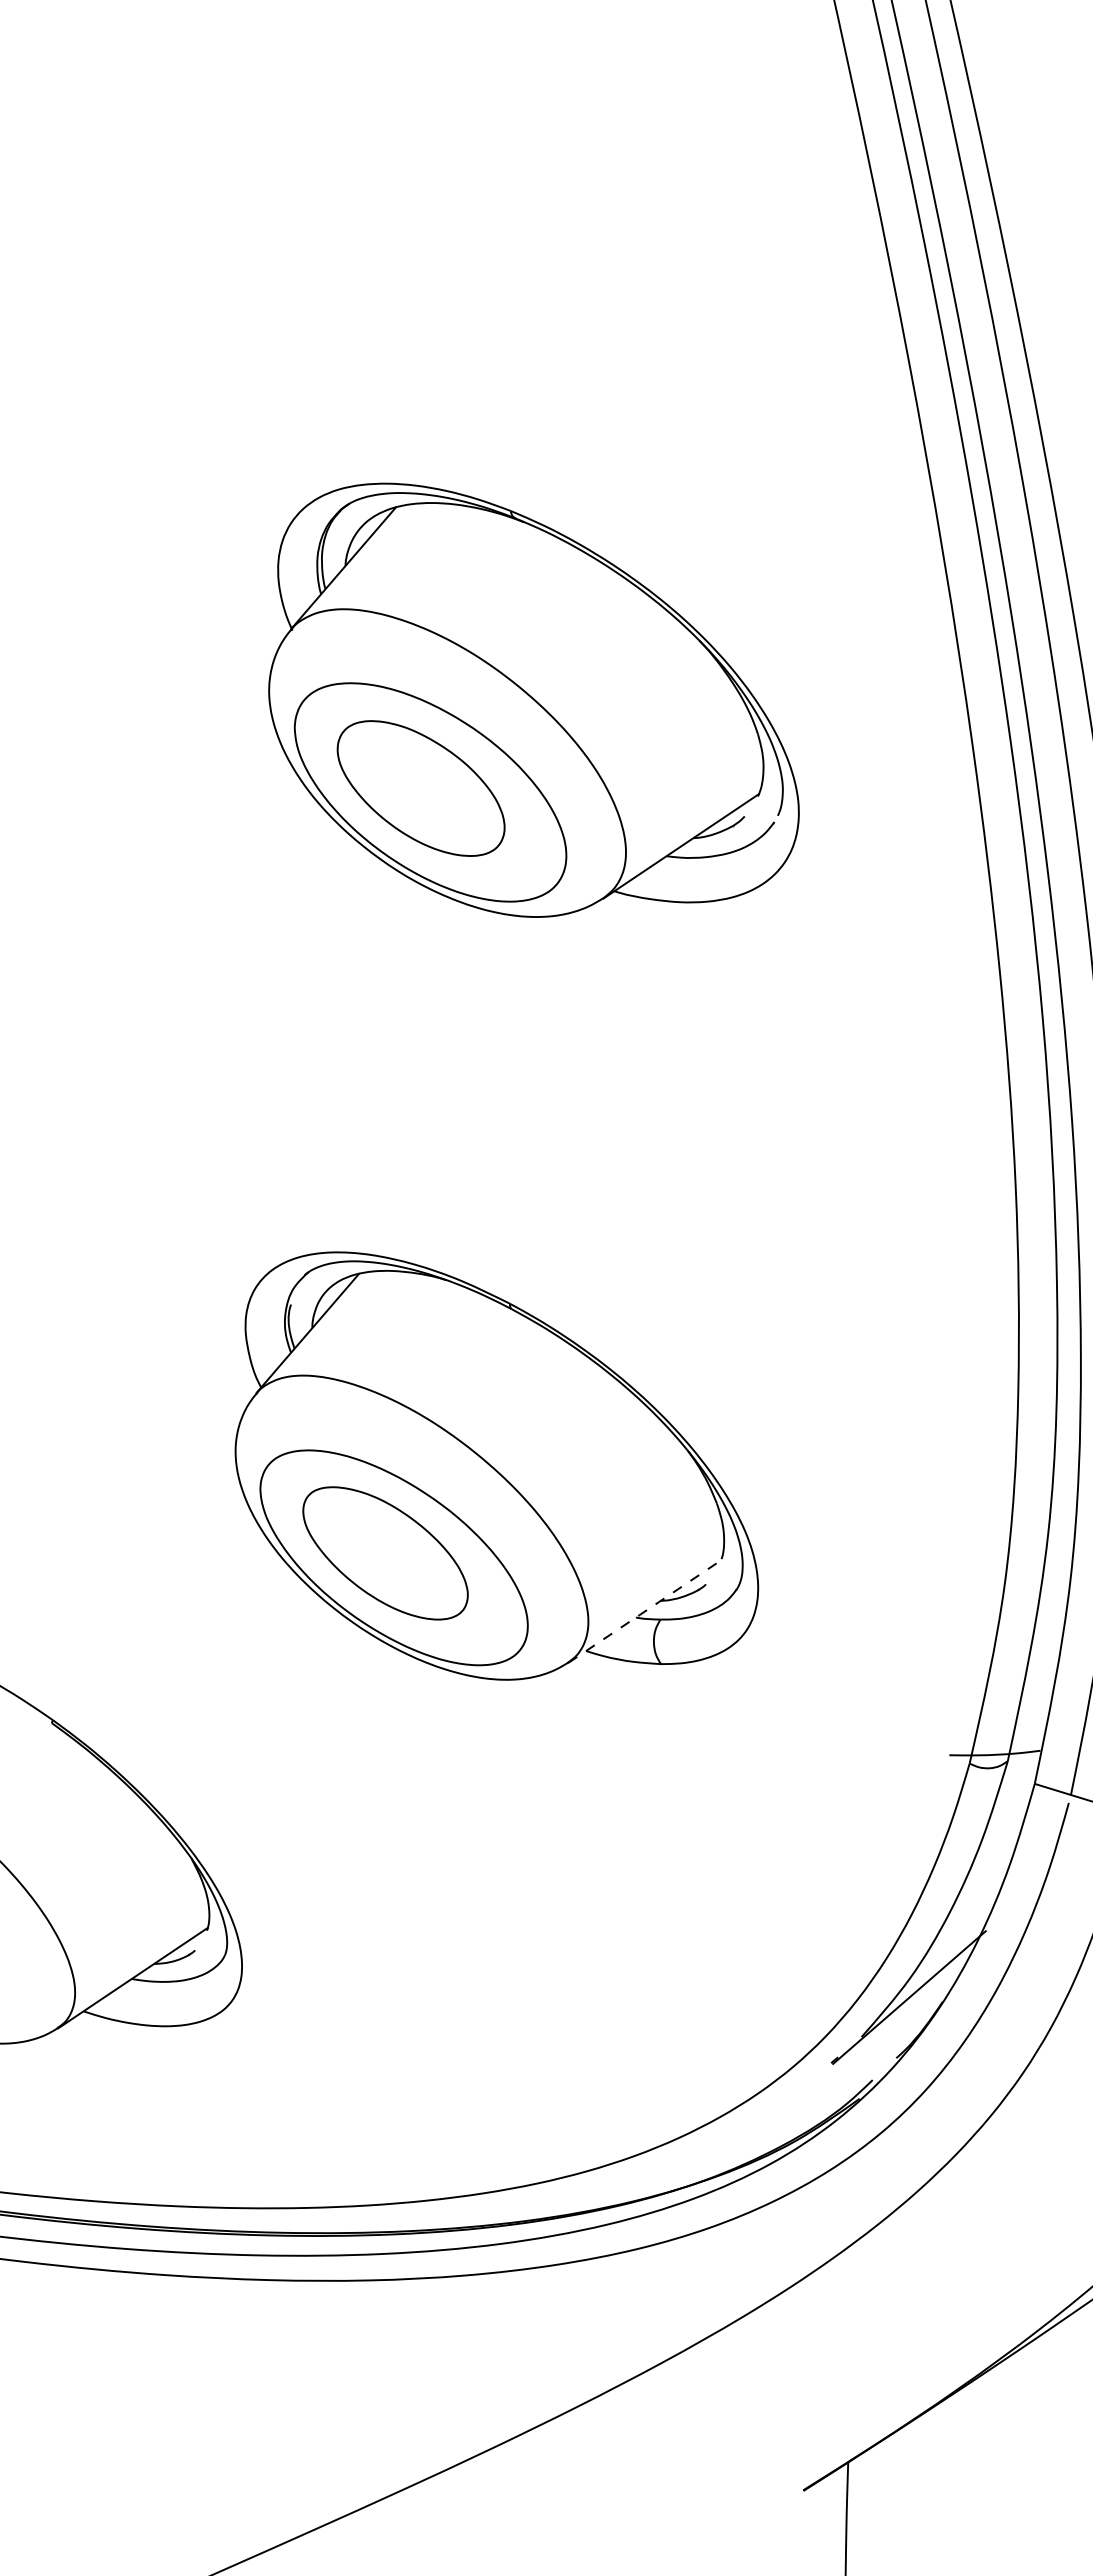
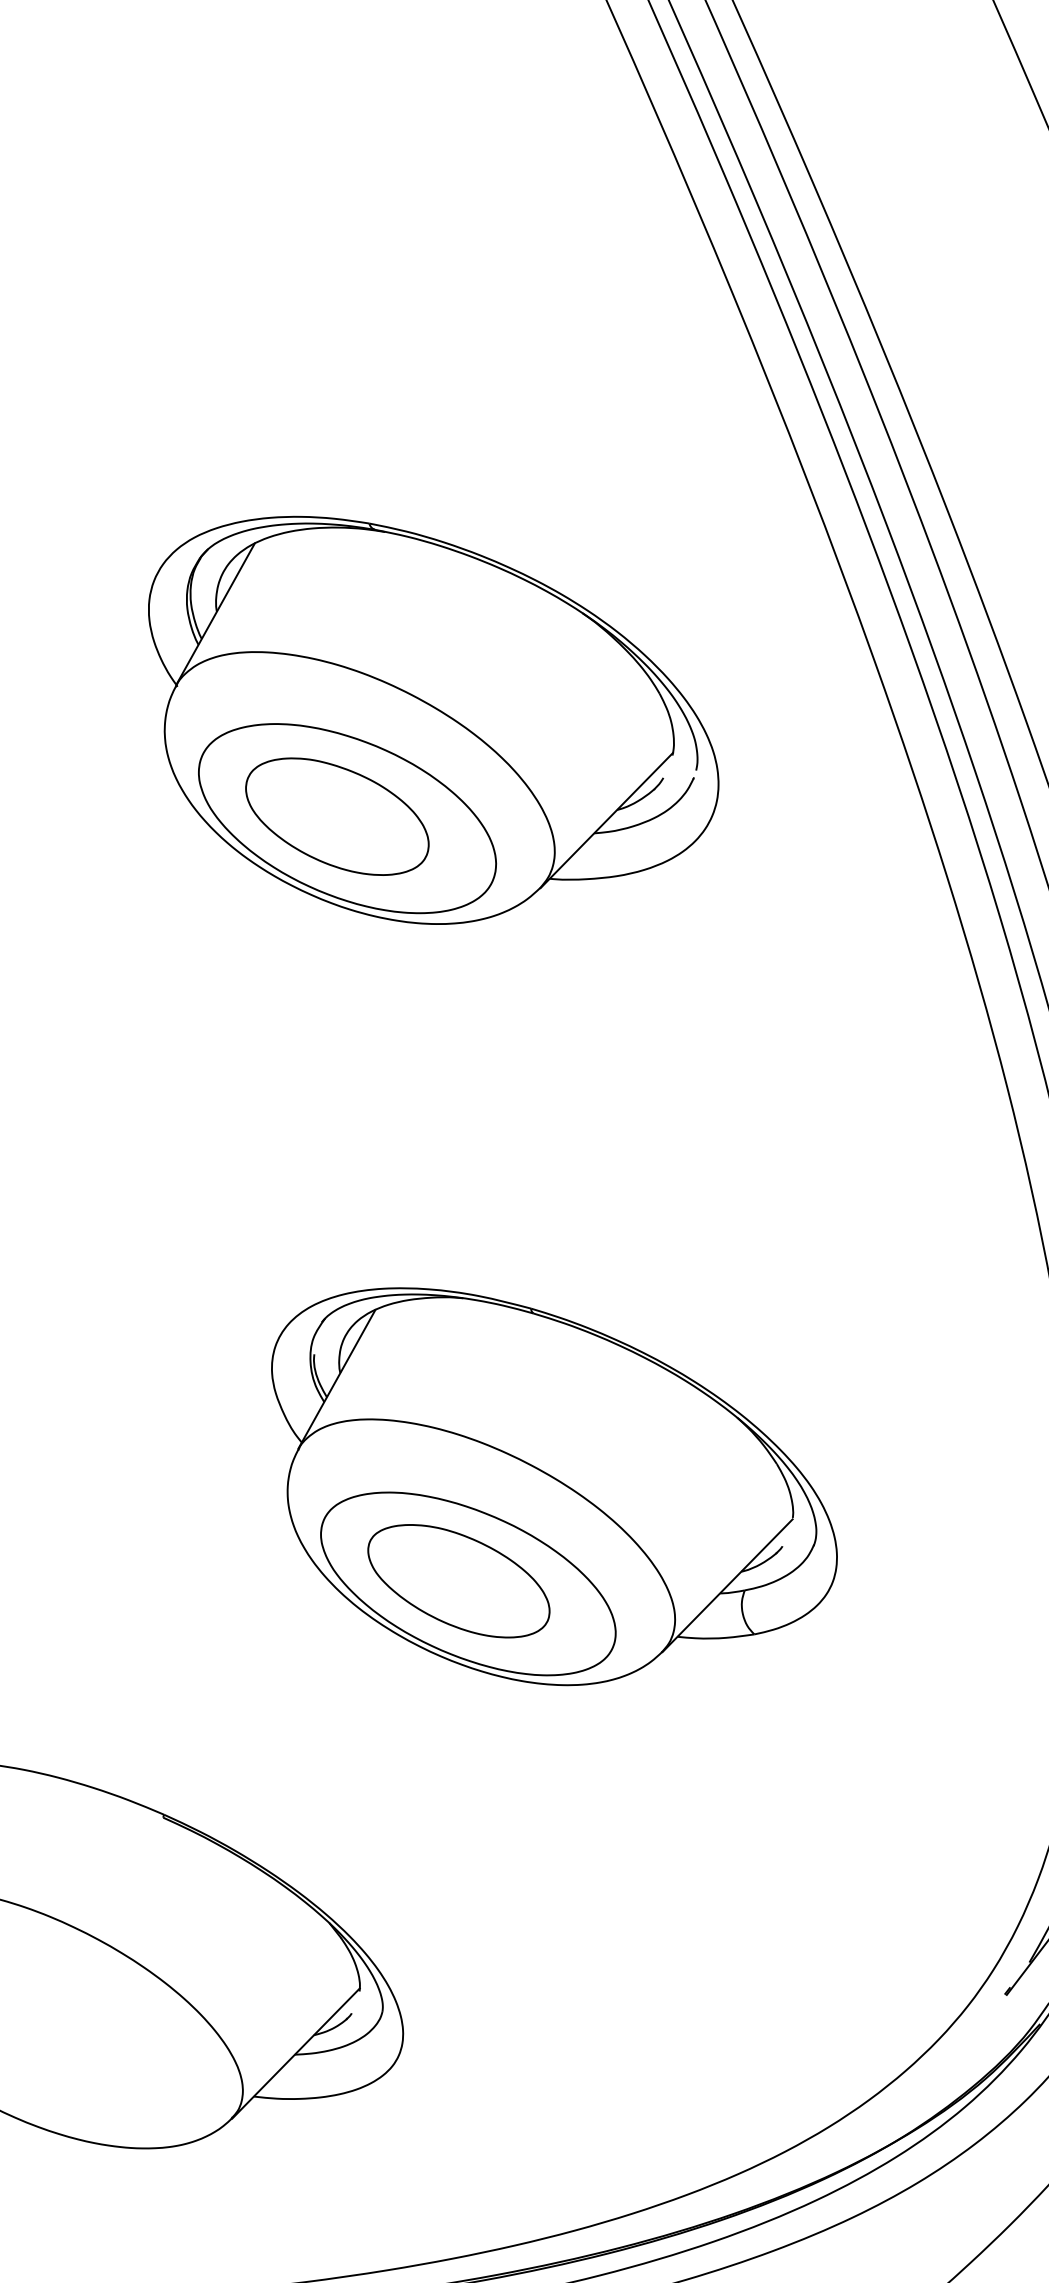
line: (644, 1611) -> (727, 1585), dashed -> solid

